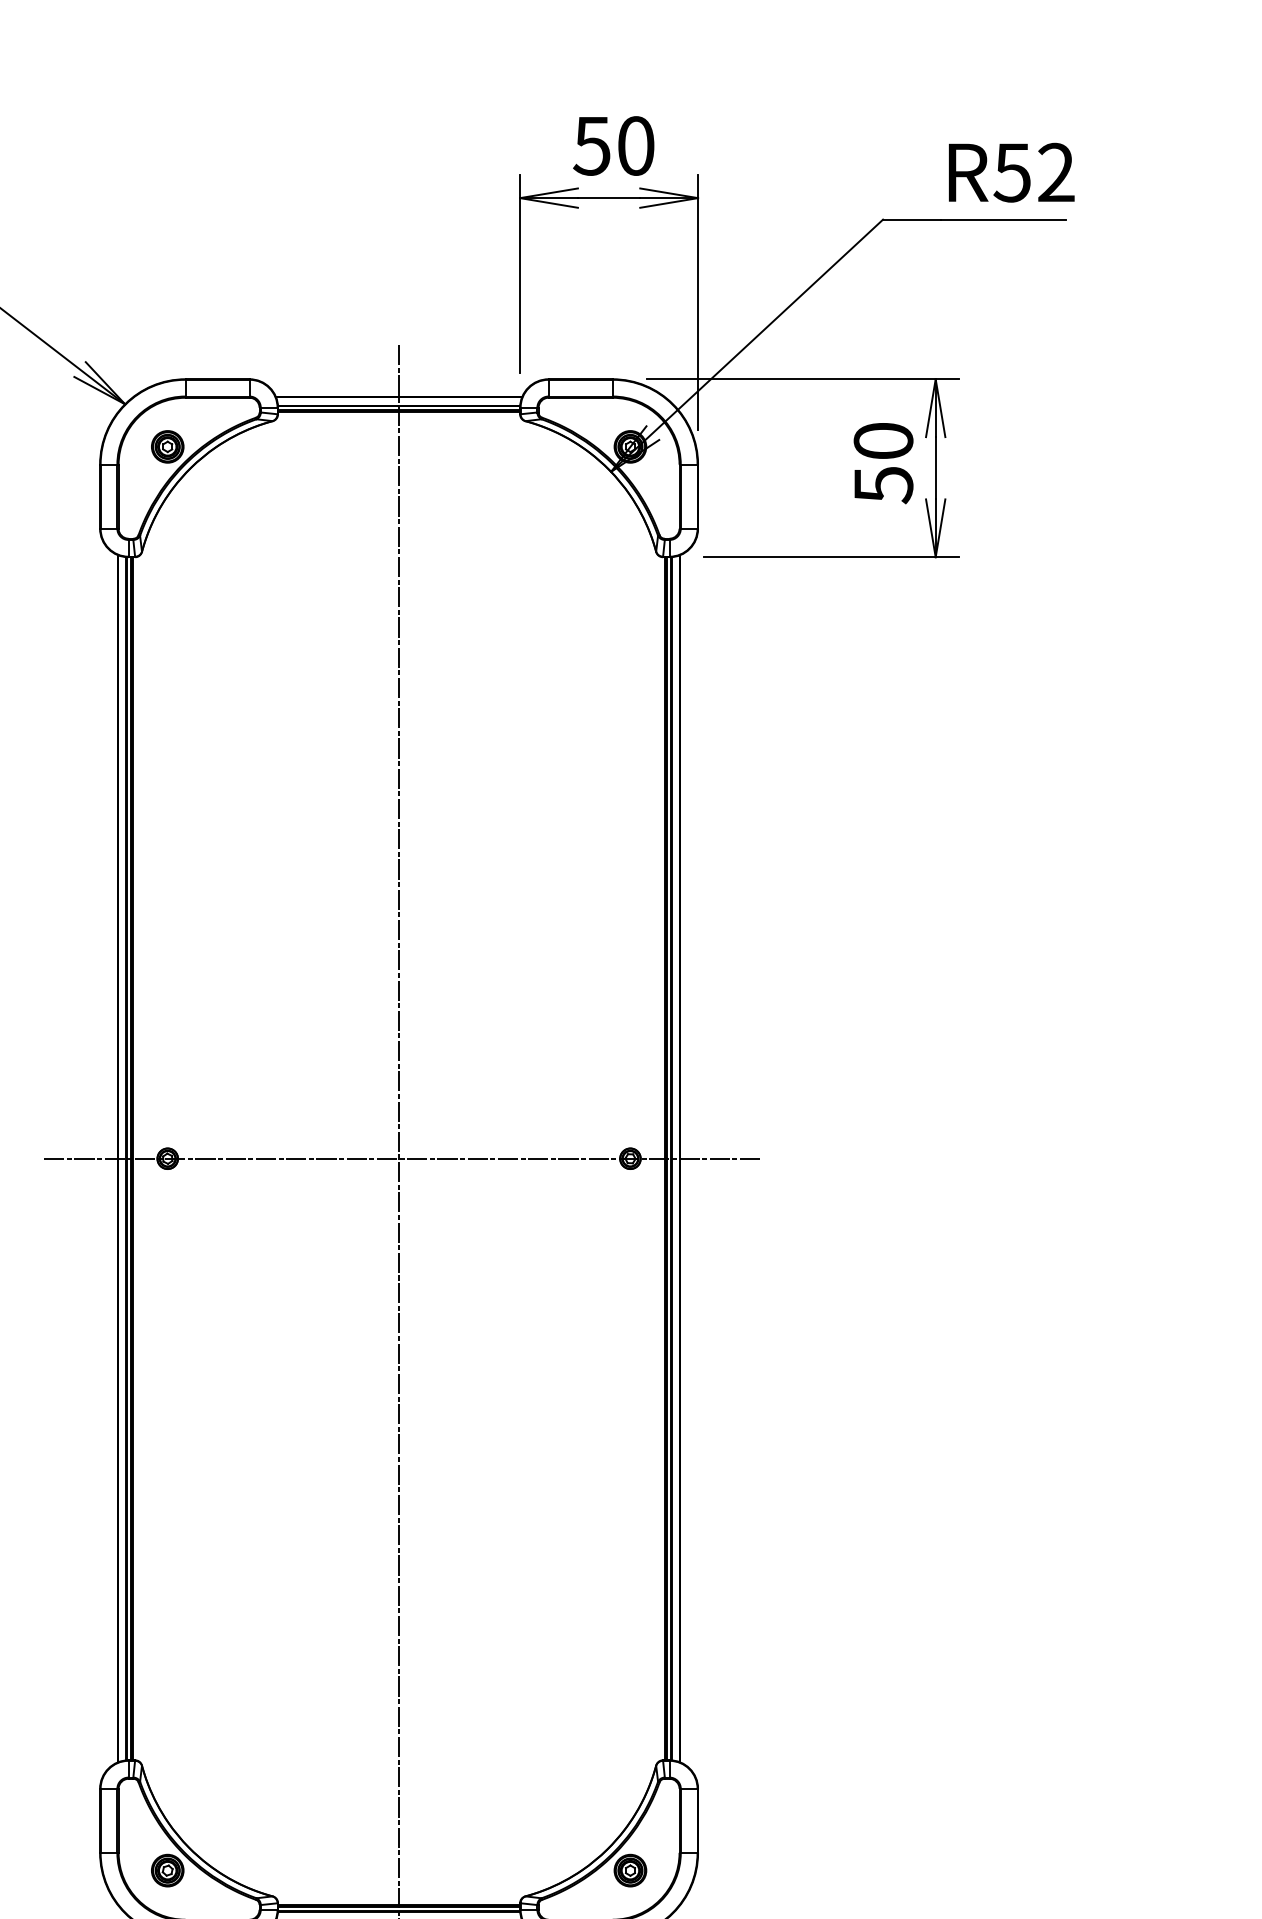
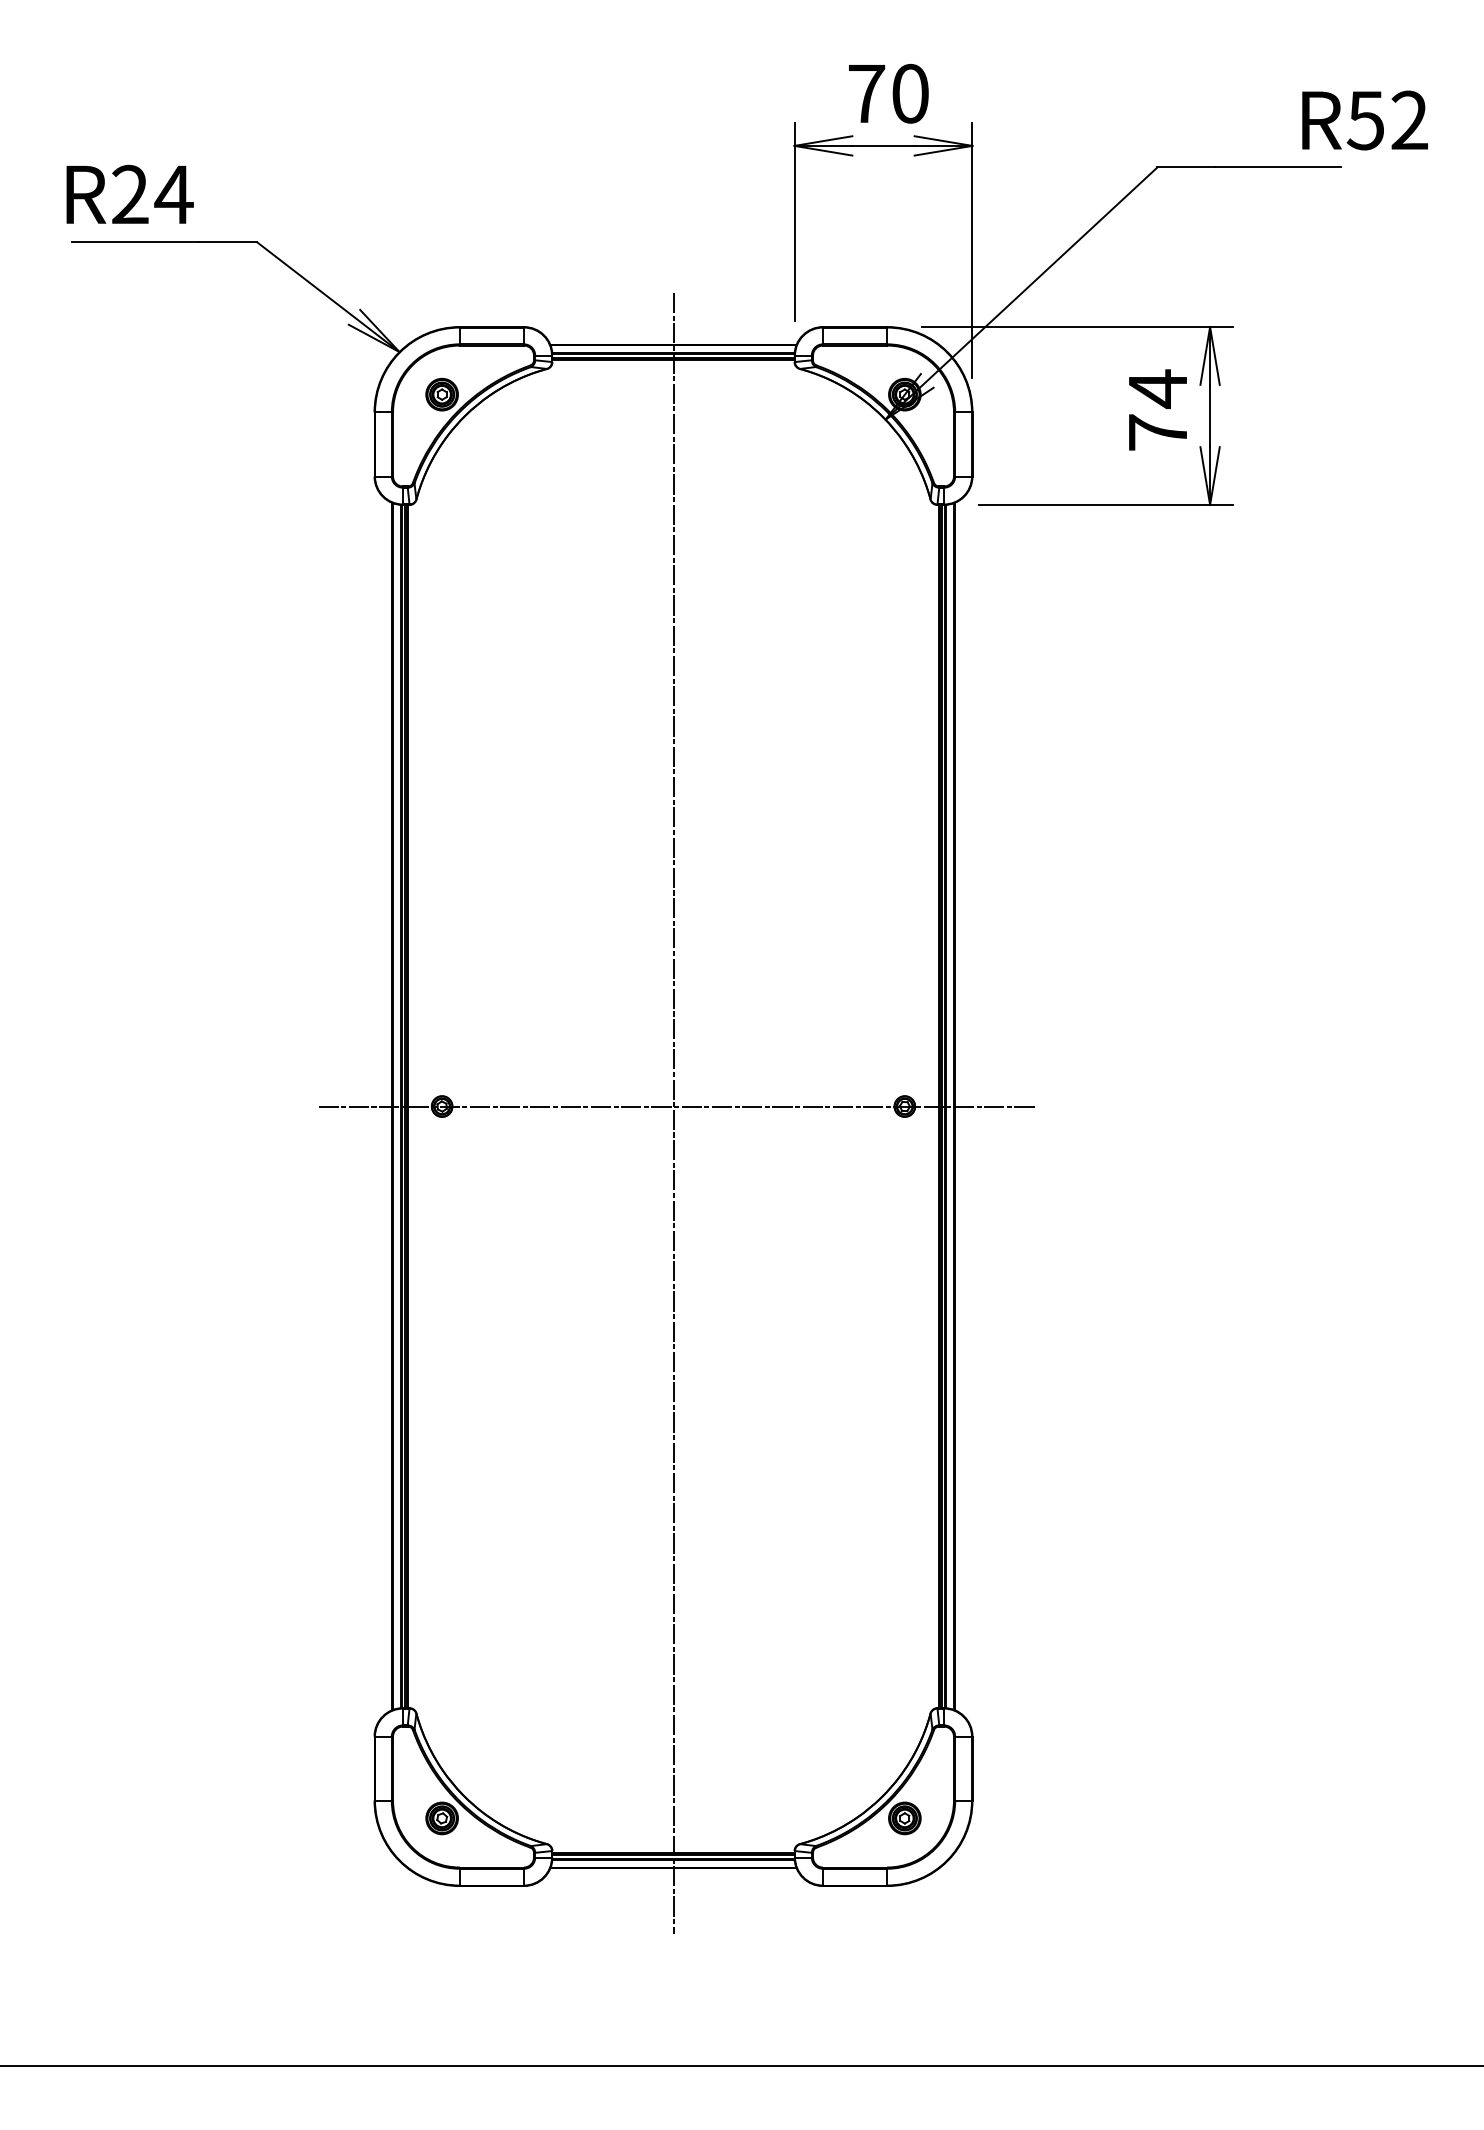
text: (592, 146) -> (866, 94), 50 -> 70
text: (1011, 172) -> (1364, 120), moved
text: (883, 462) -> (1157, 410), 50 -> 74

